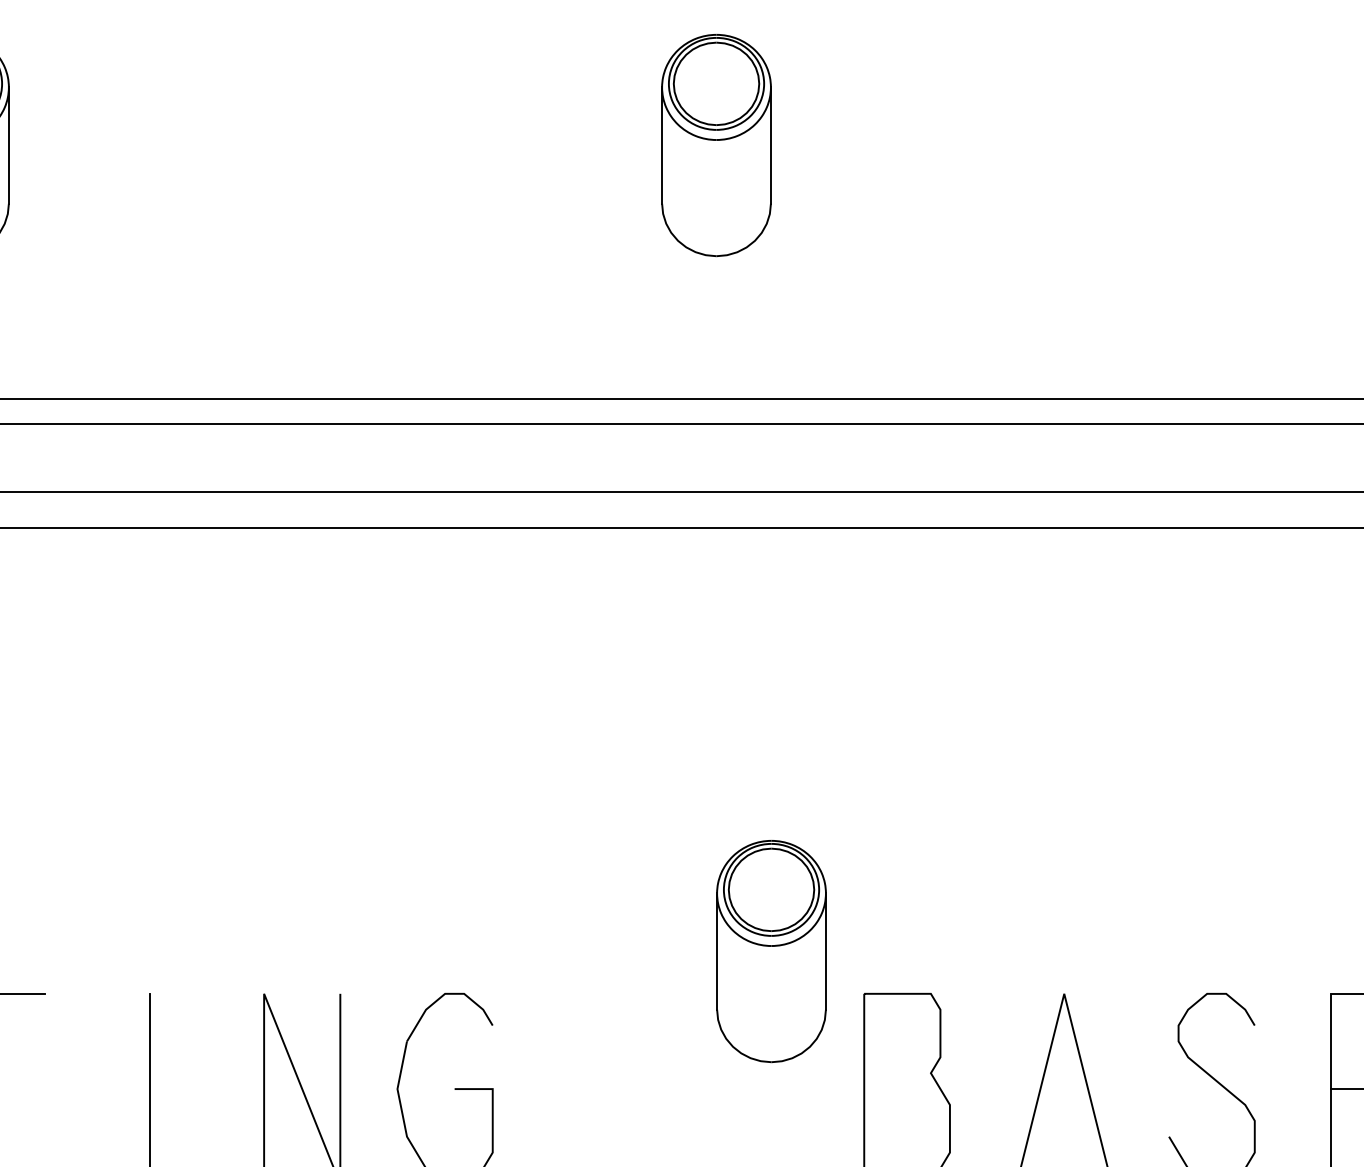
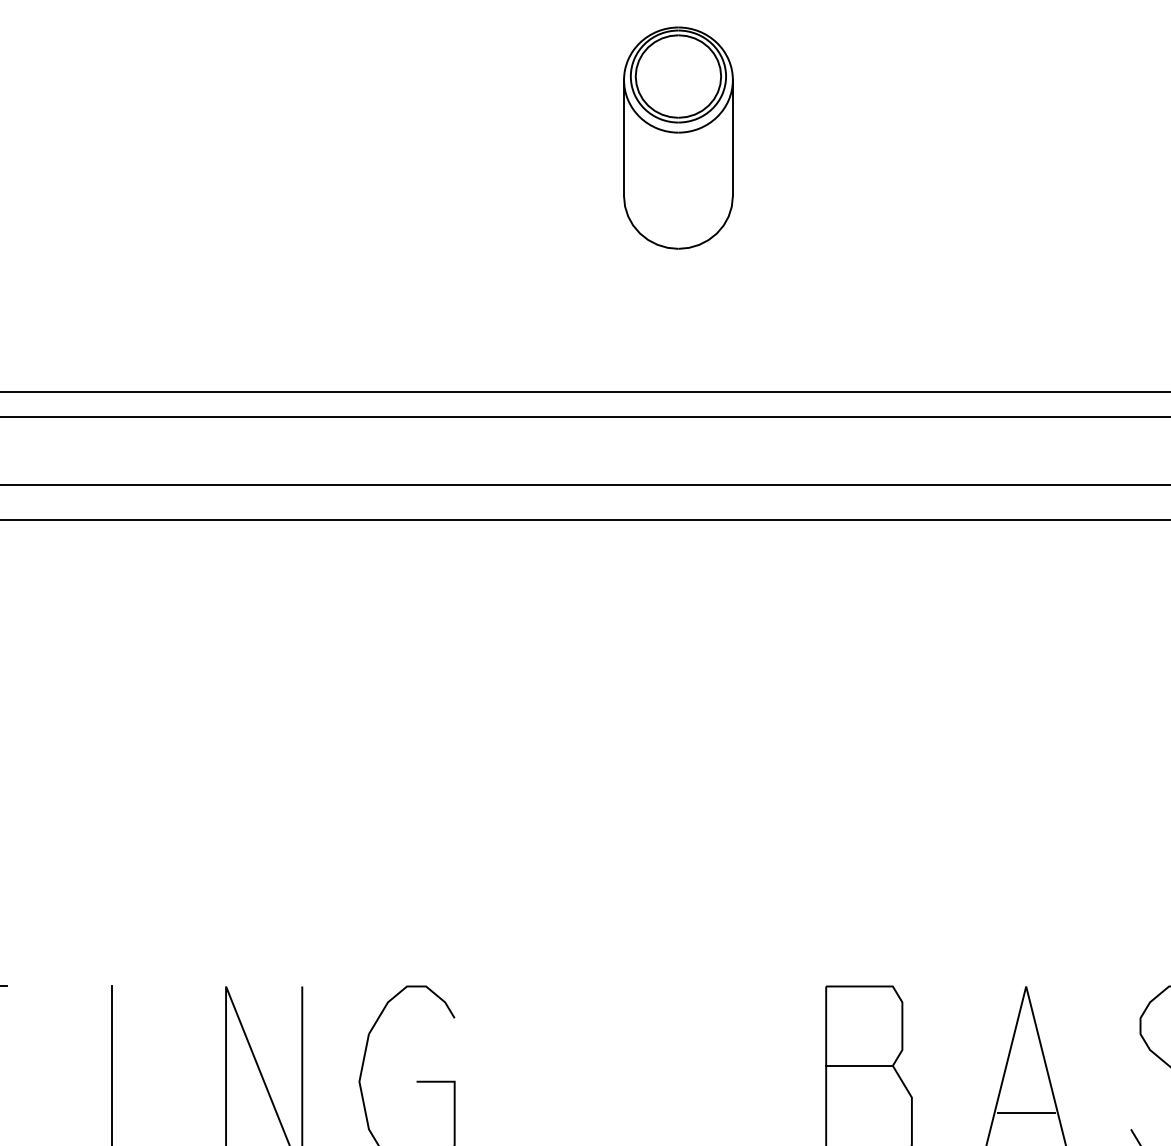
part: (771, 951) -> (733, 944), removed
line: (897, 1073) -> (859, 1066), added
line: (1063, 1120) -> (1025, 1113), added

